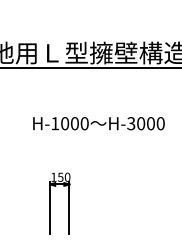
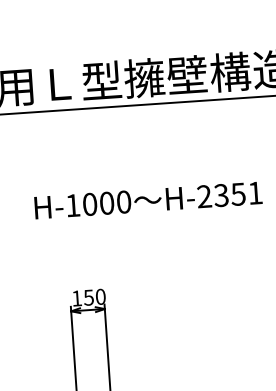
text: (145, 123) -> (229, 194), H-3000 -> H-2351

